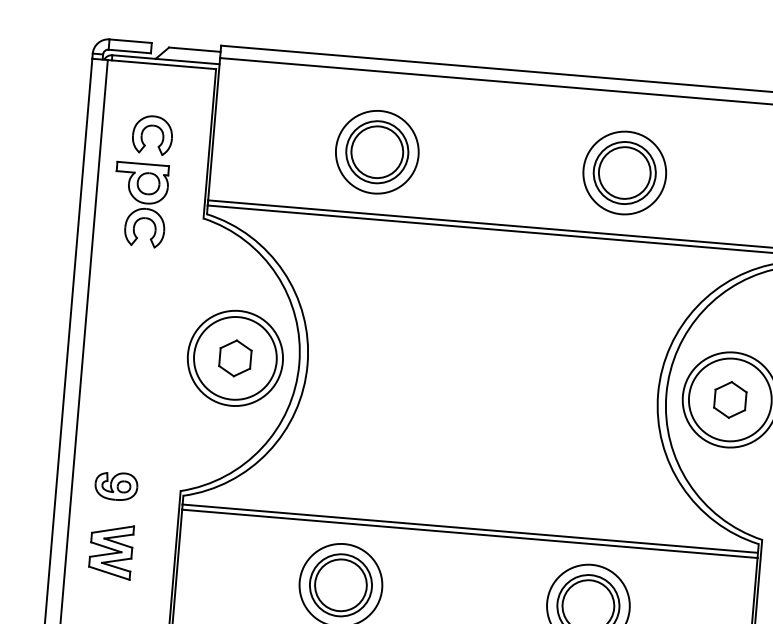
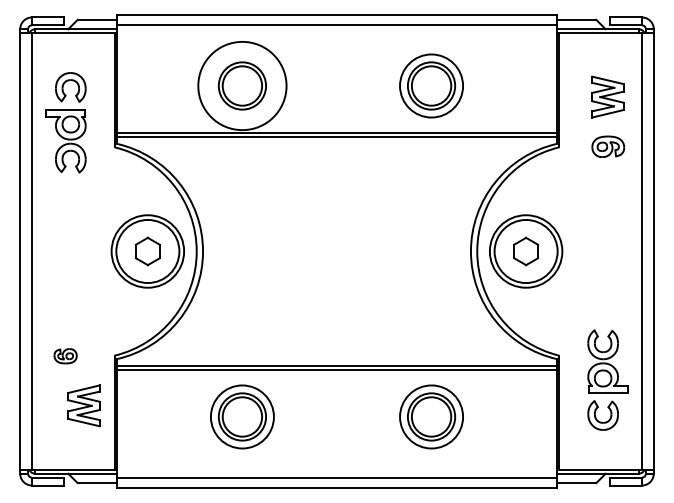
circle: (376, 151) -> (241, 85), size x1.4
part: (116, 486) -> (65, 356), size x0.7
part: (110, 550) -> (83, 405), moved

